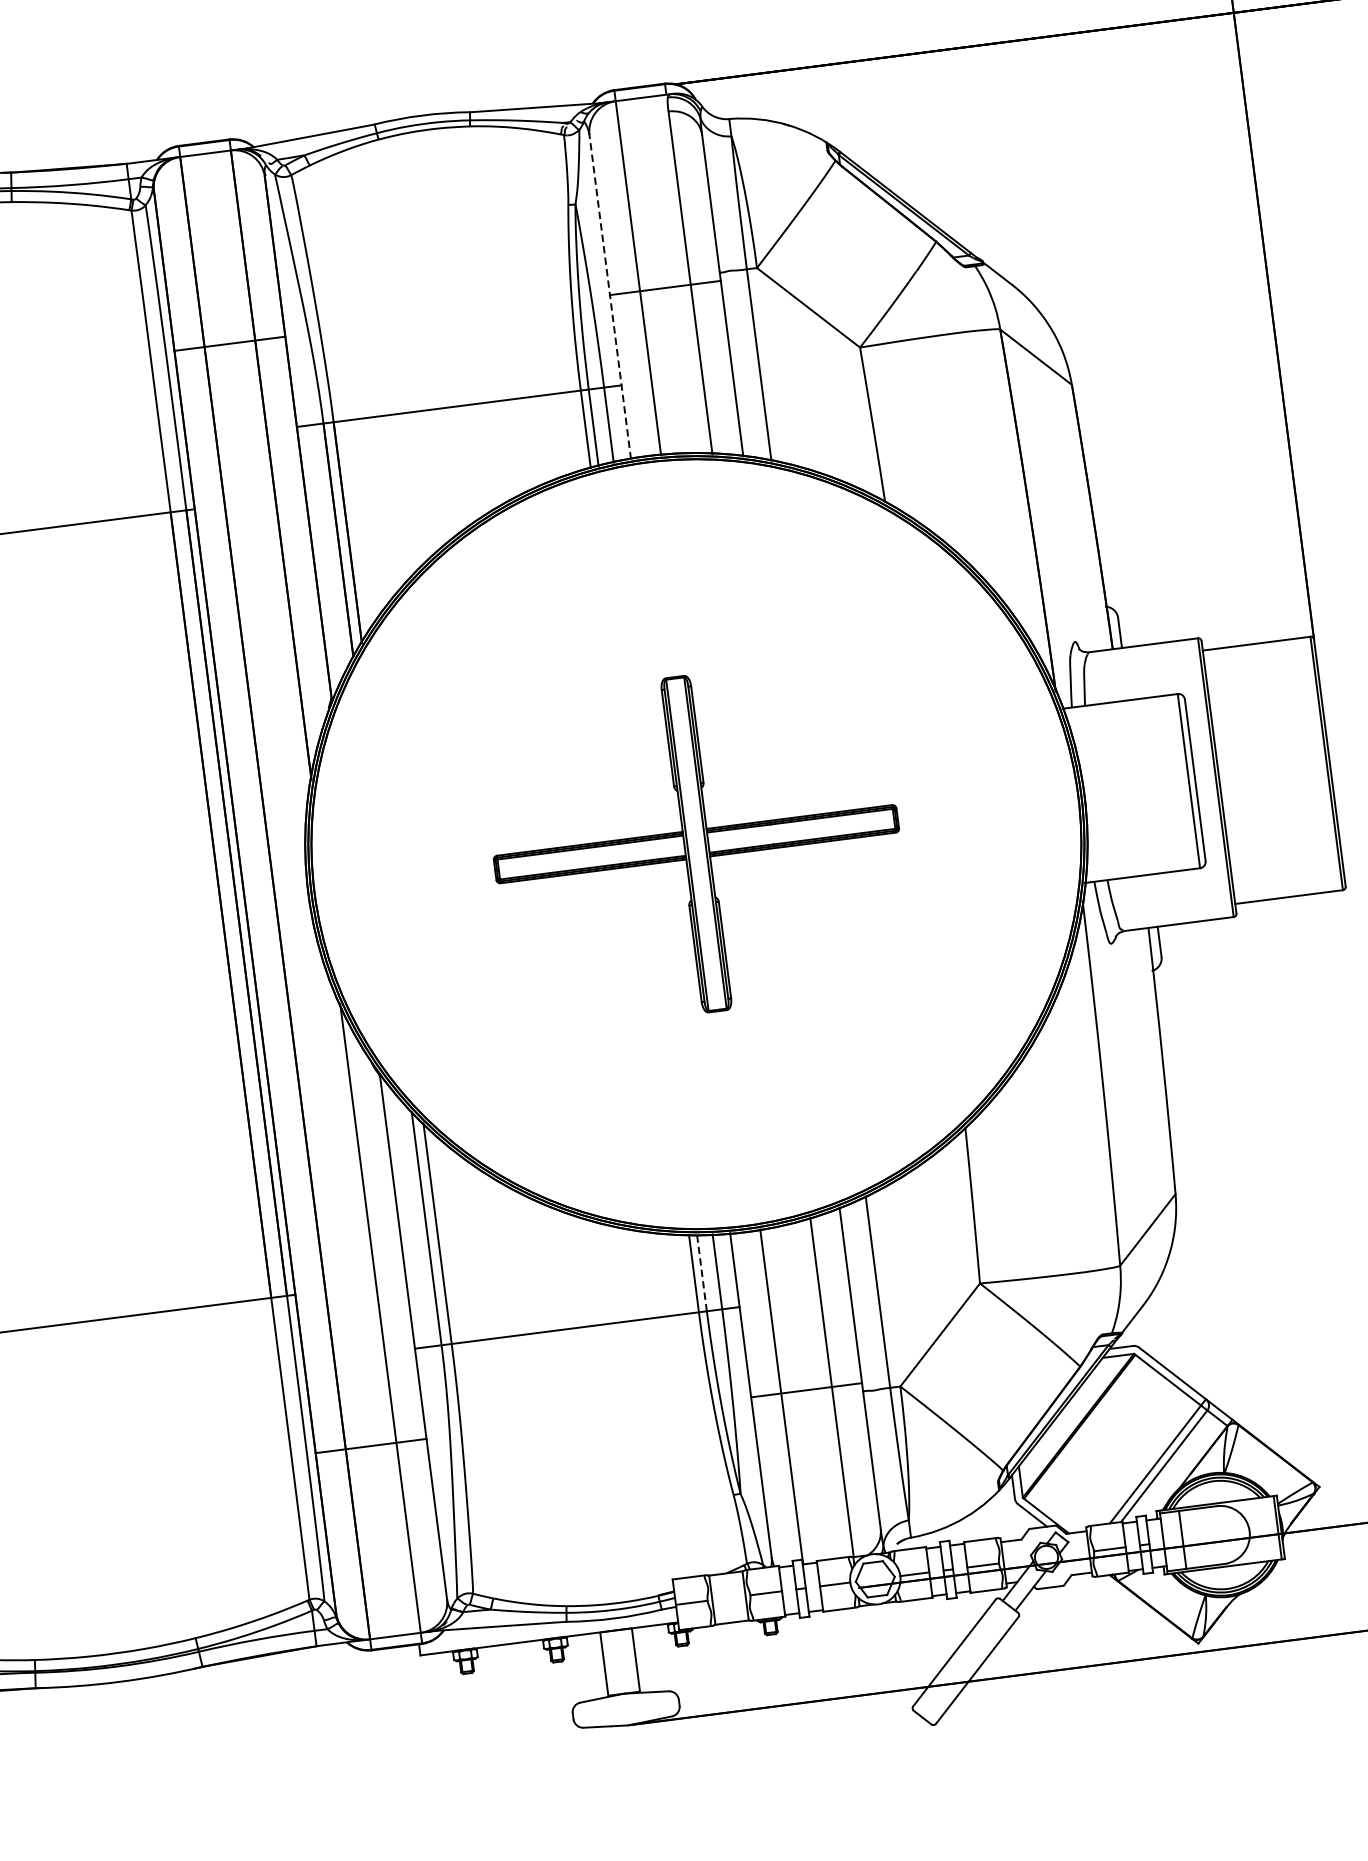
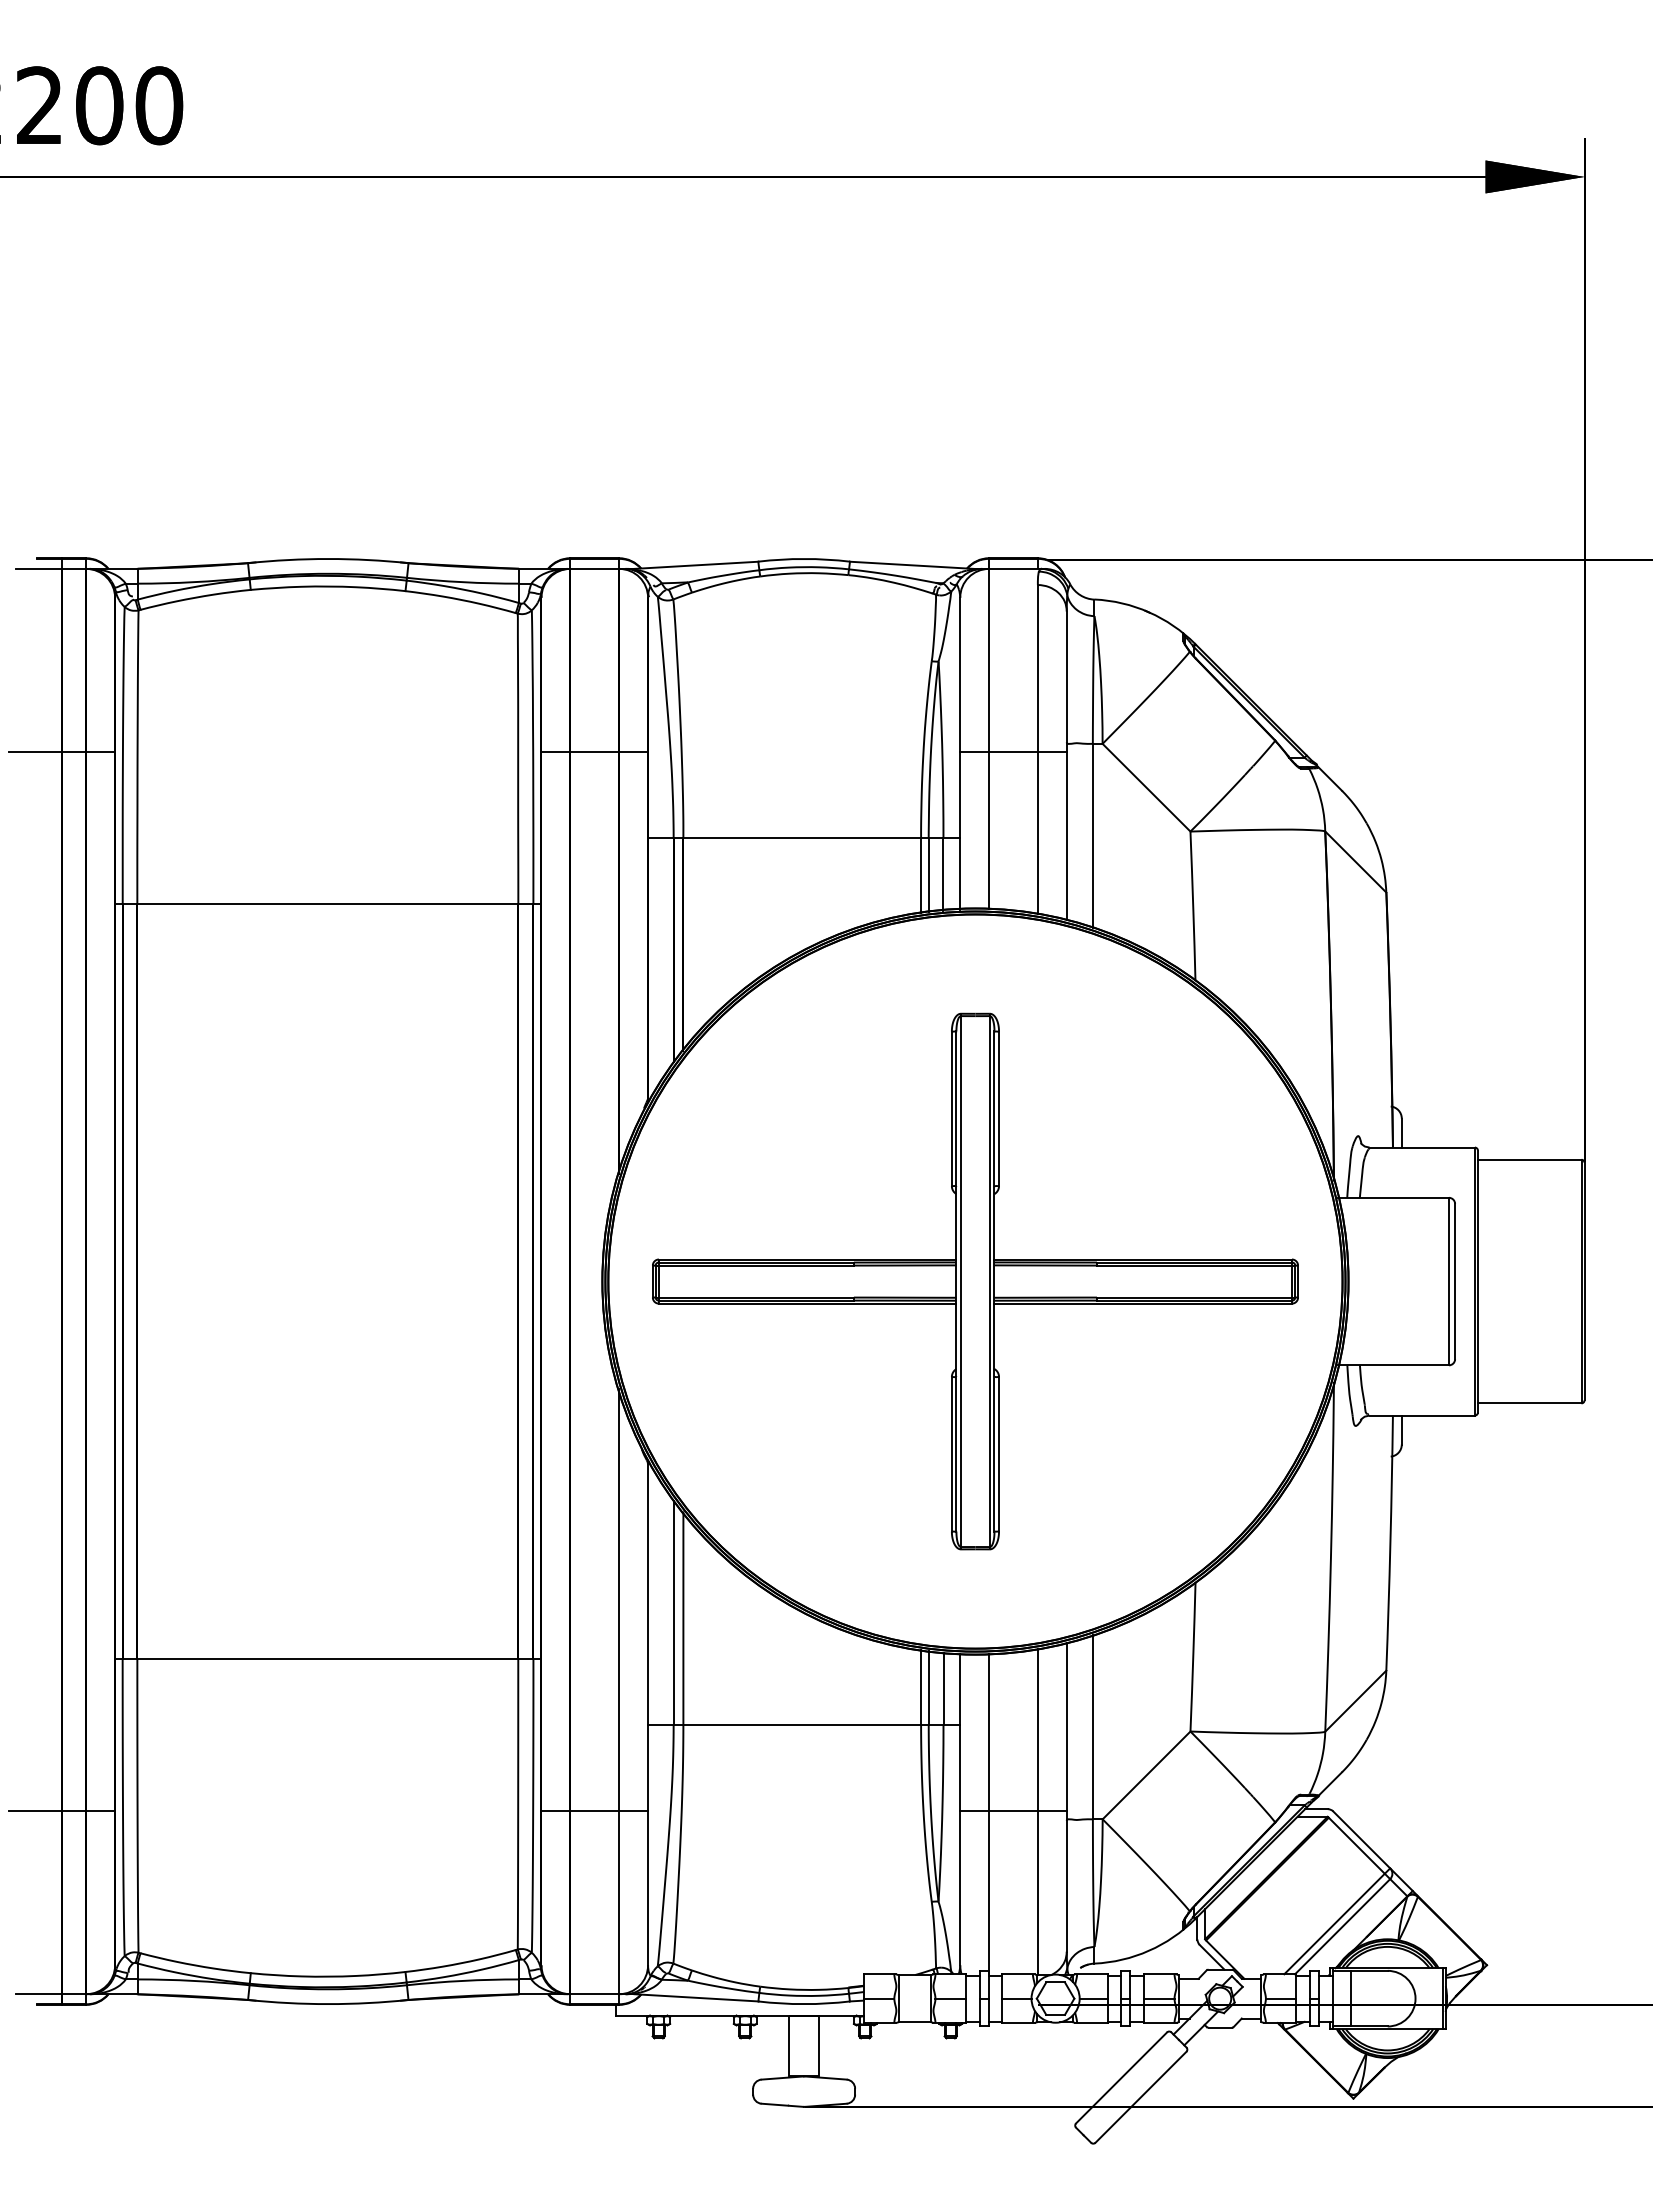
line: (610, 297) -> (960, 753), dashed -> solid
part: (696, 844) -> (975, 1281), size x1.67
line: (701, 1272) -> (928, 1687), dashed -> solid

